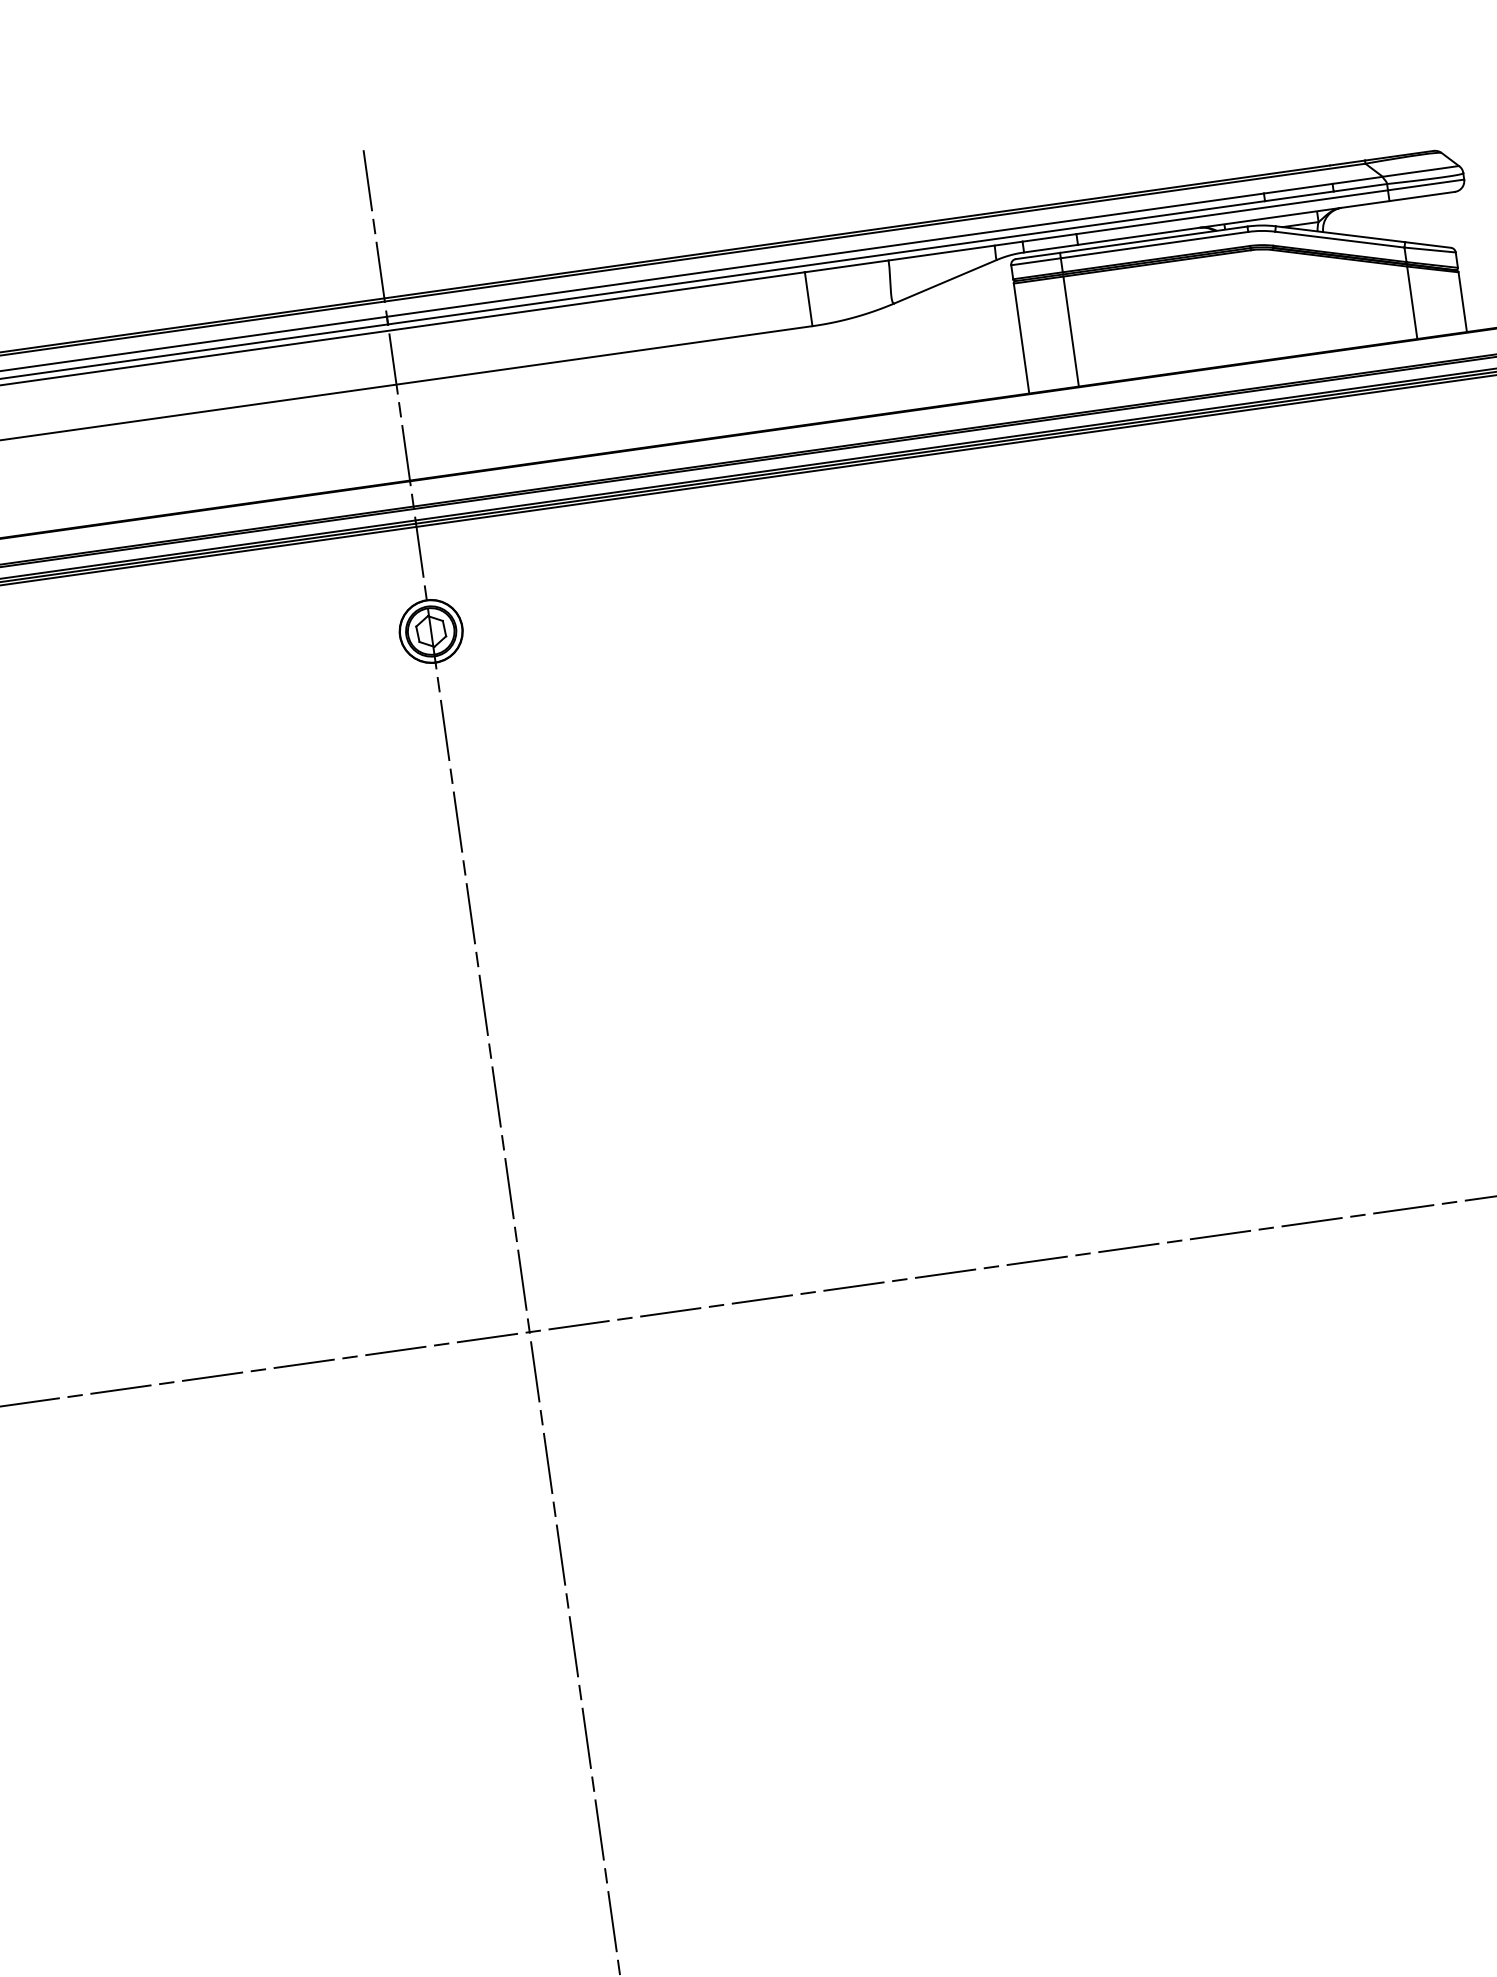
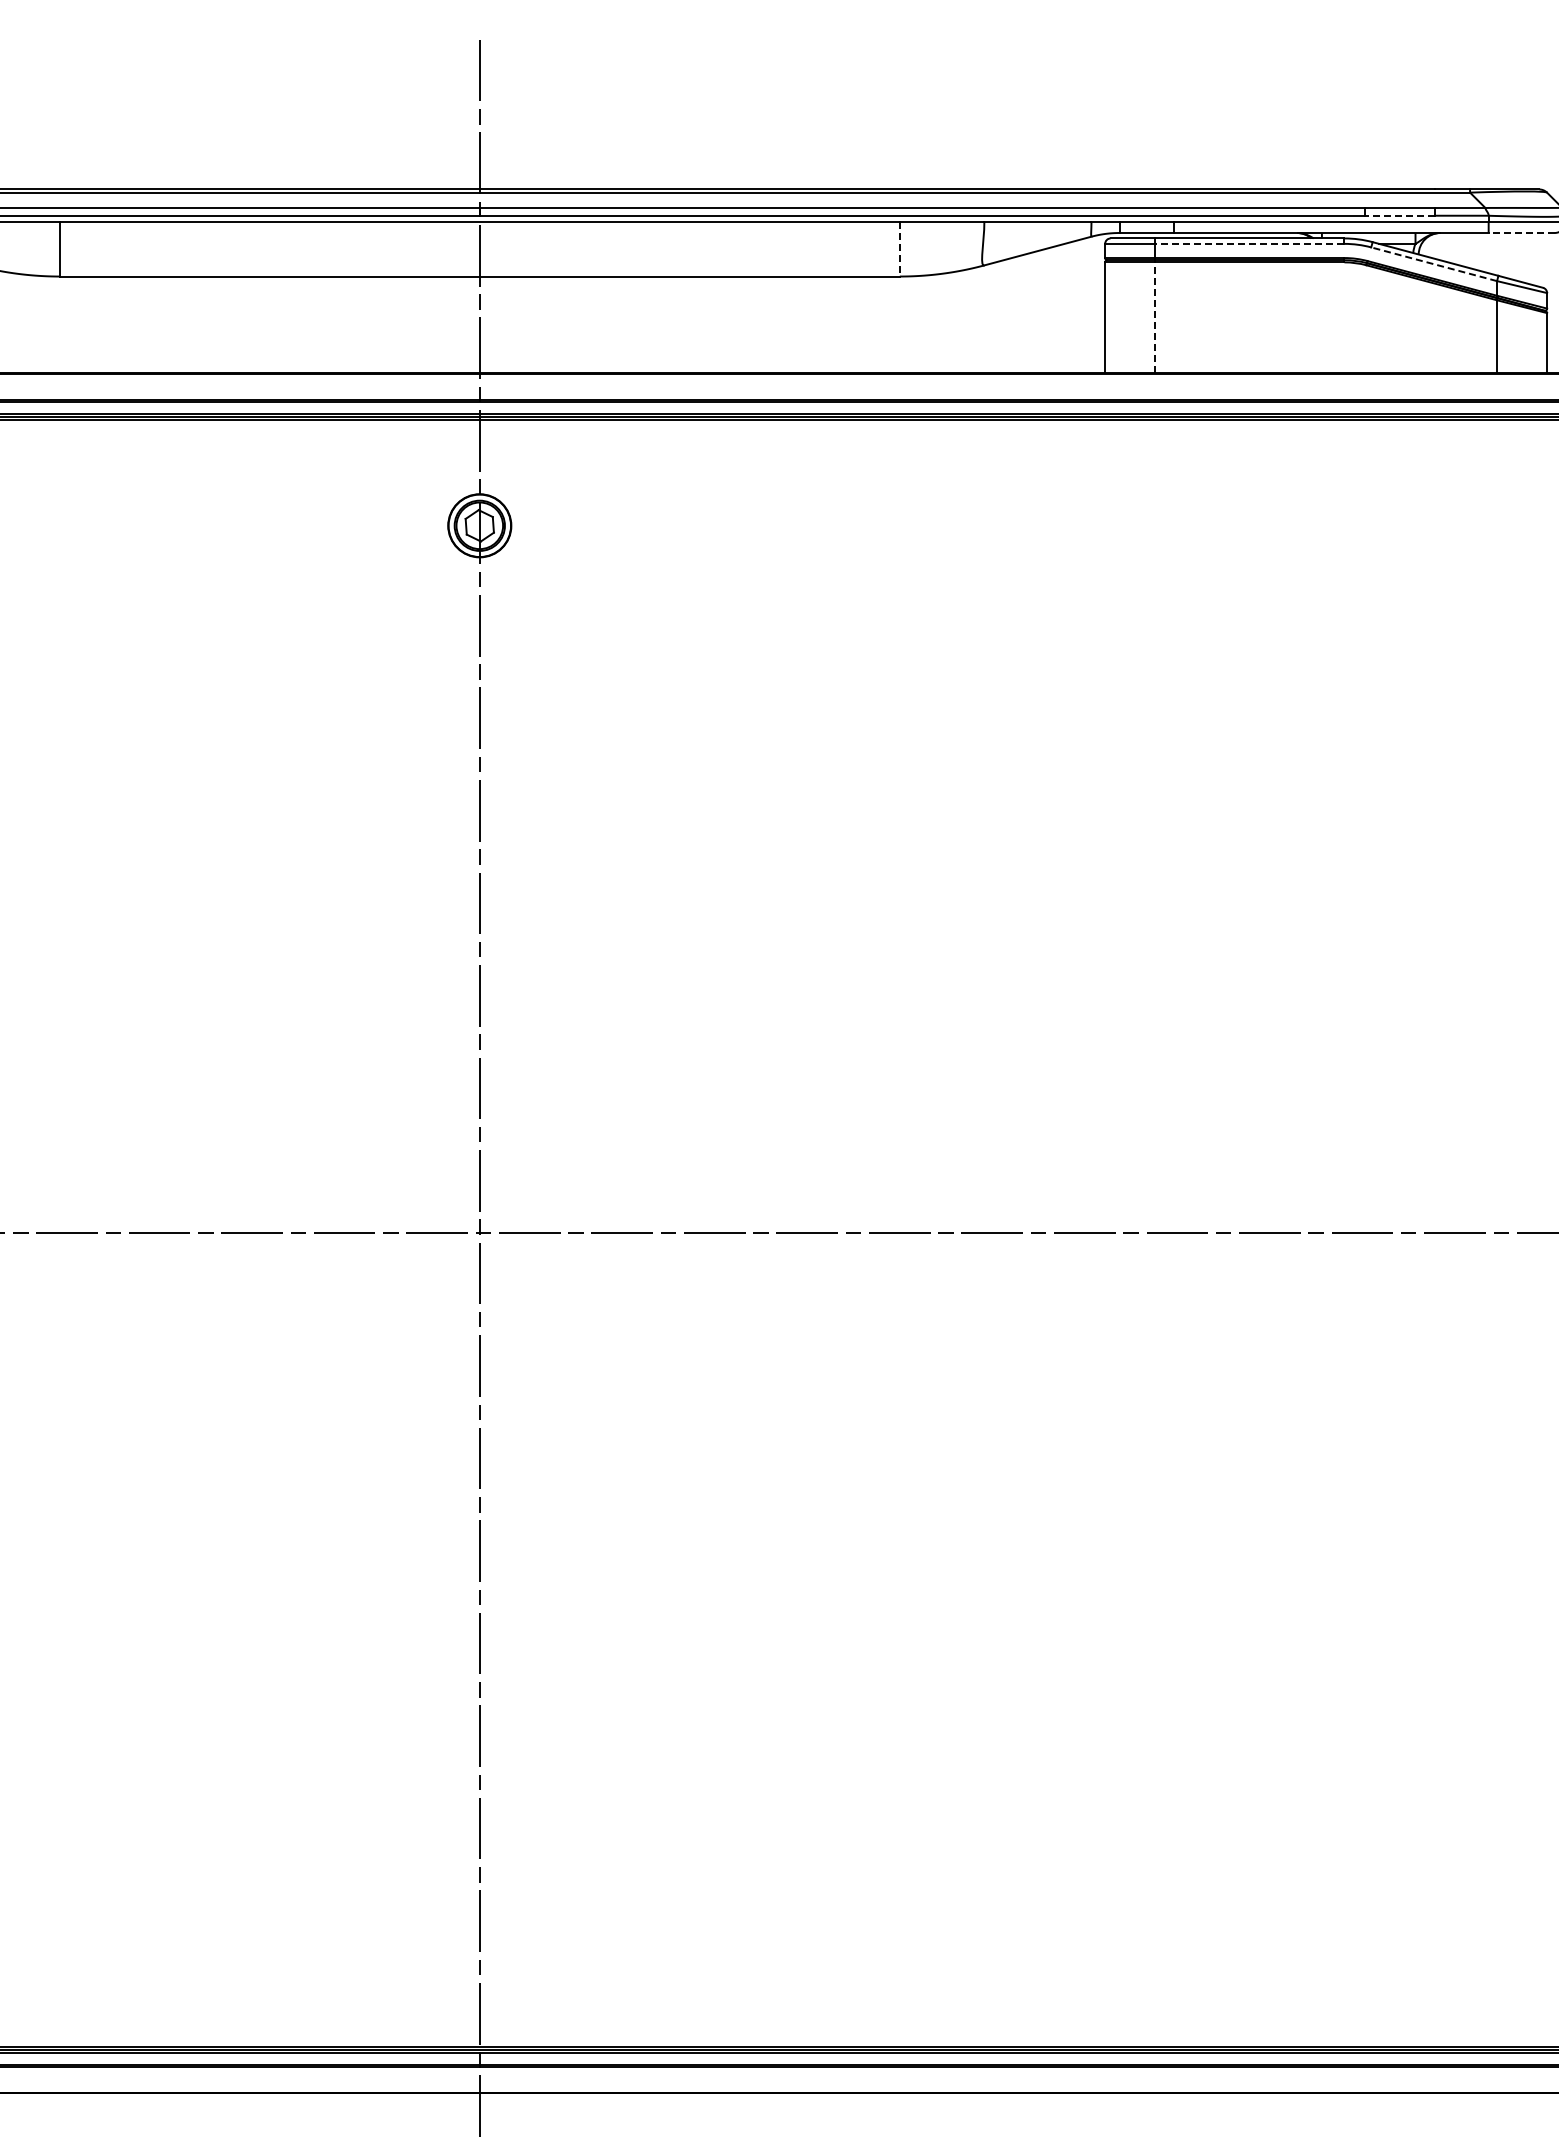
line: (1299, 196) -> (1400, 215), solid -> dashed
line: (1422, 197) -> (1521, 233), solid -> dashed
line: (1339, 239) -> (1433, 264), solid -> dashed
line: (1154, 244) -> (1249, 243), solid -> dashed
line: (808, 299) -> (899, 249), solid -> dashed
line: (1071, 331) -> (1155, 317), solid -> dashed

